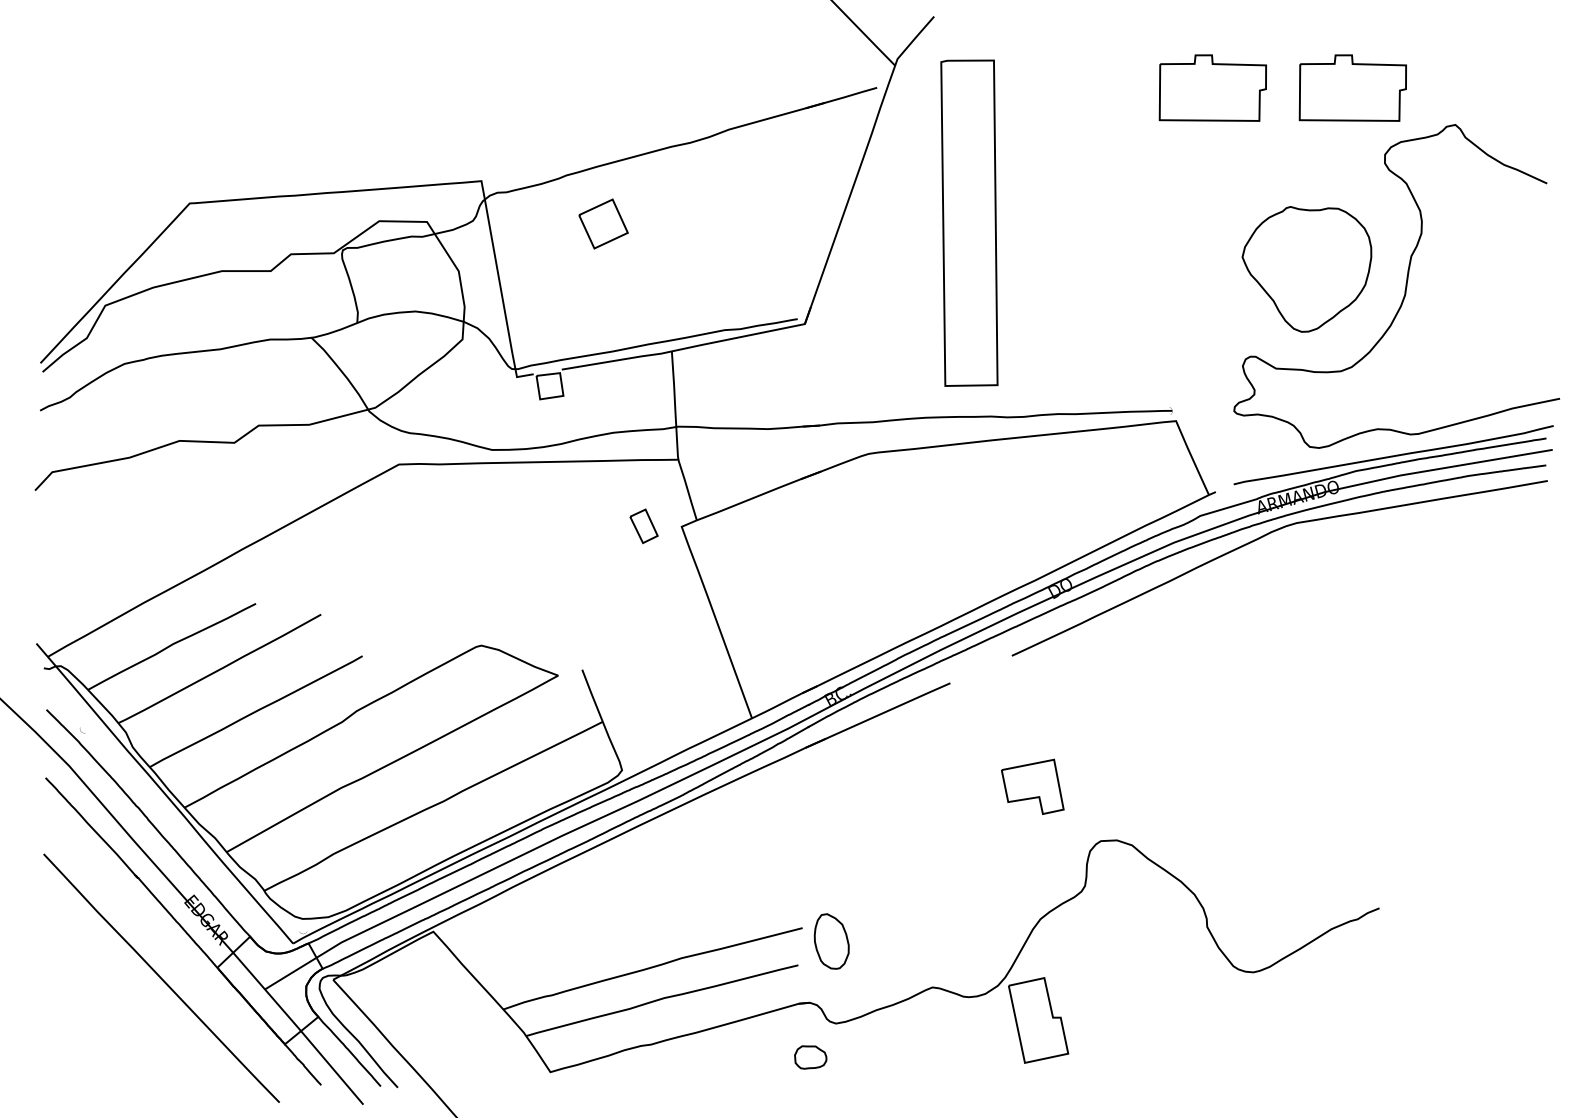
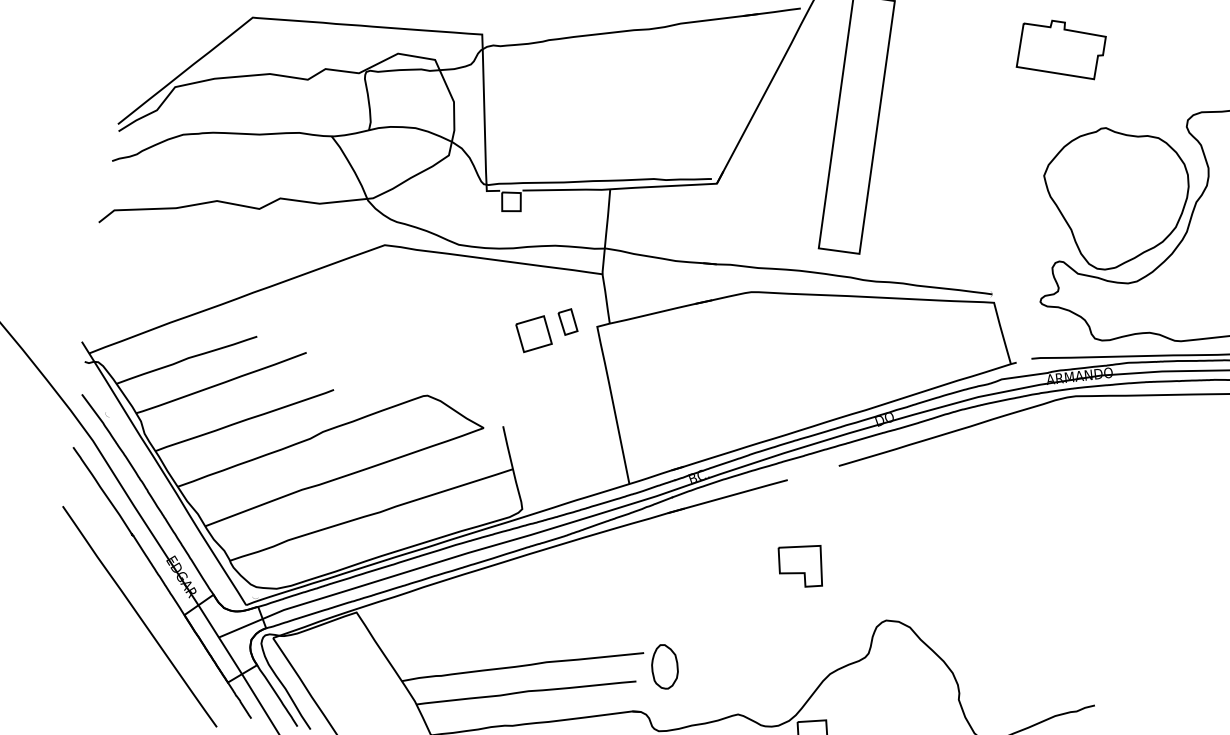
part: (1352, 87) -> (1170, 64), removed
part: (603, 223) -> (534, 333), moved
part: (1306, 269) -> (1113, 200), size x1.43
part: (1032, 786) -> (800, 564), moved

